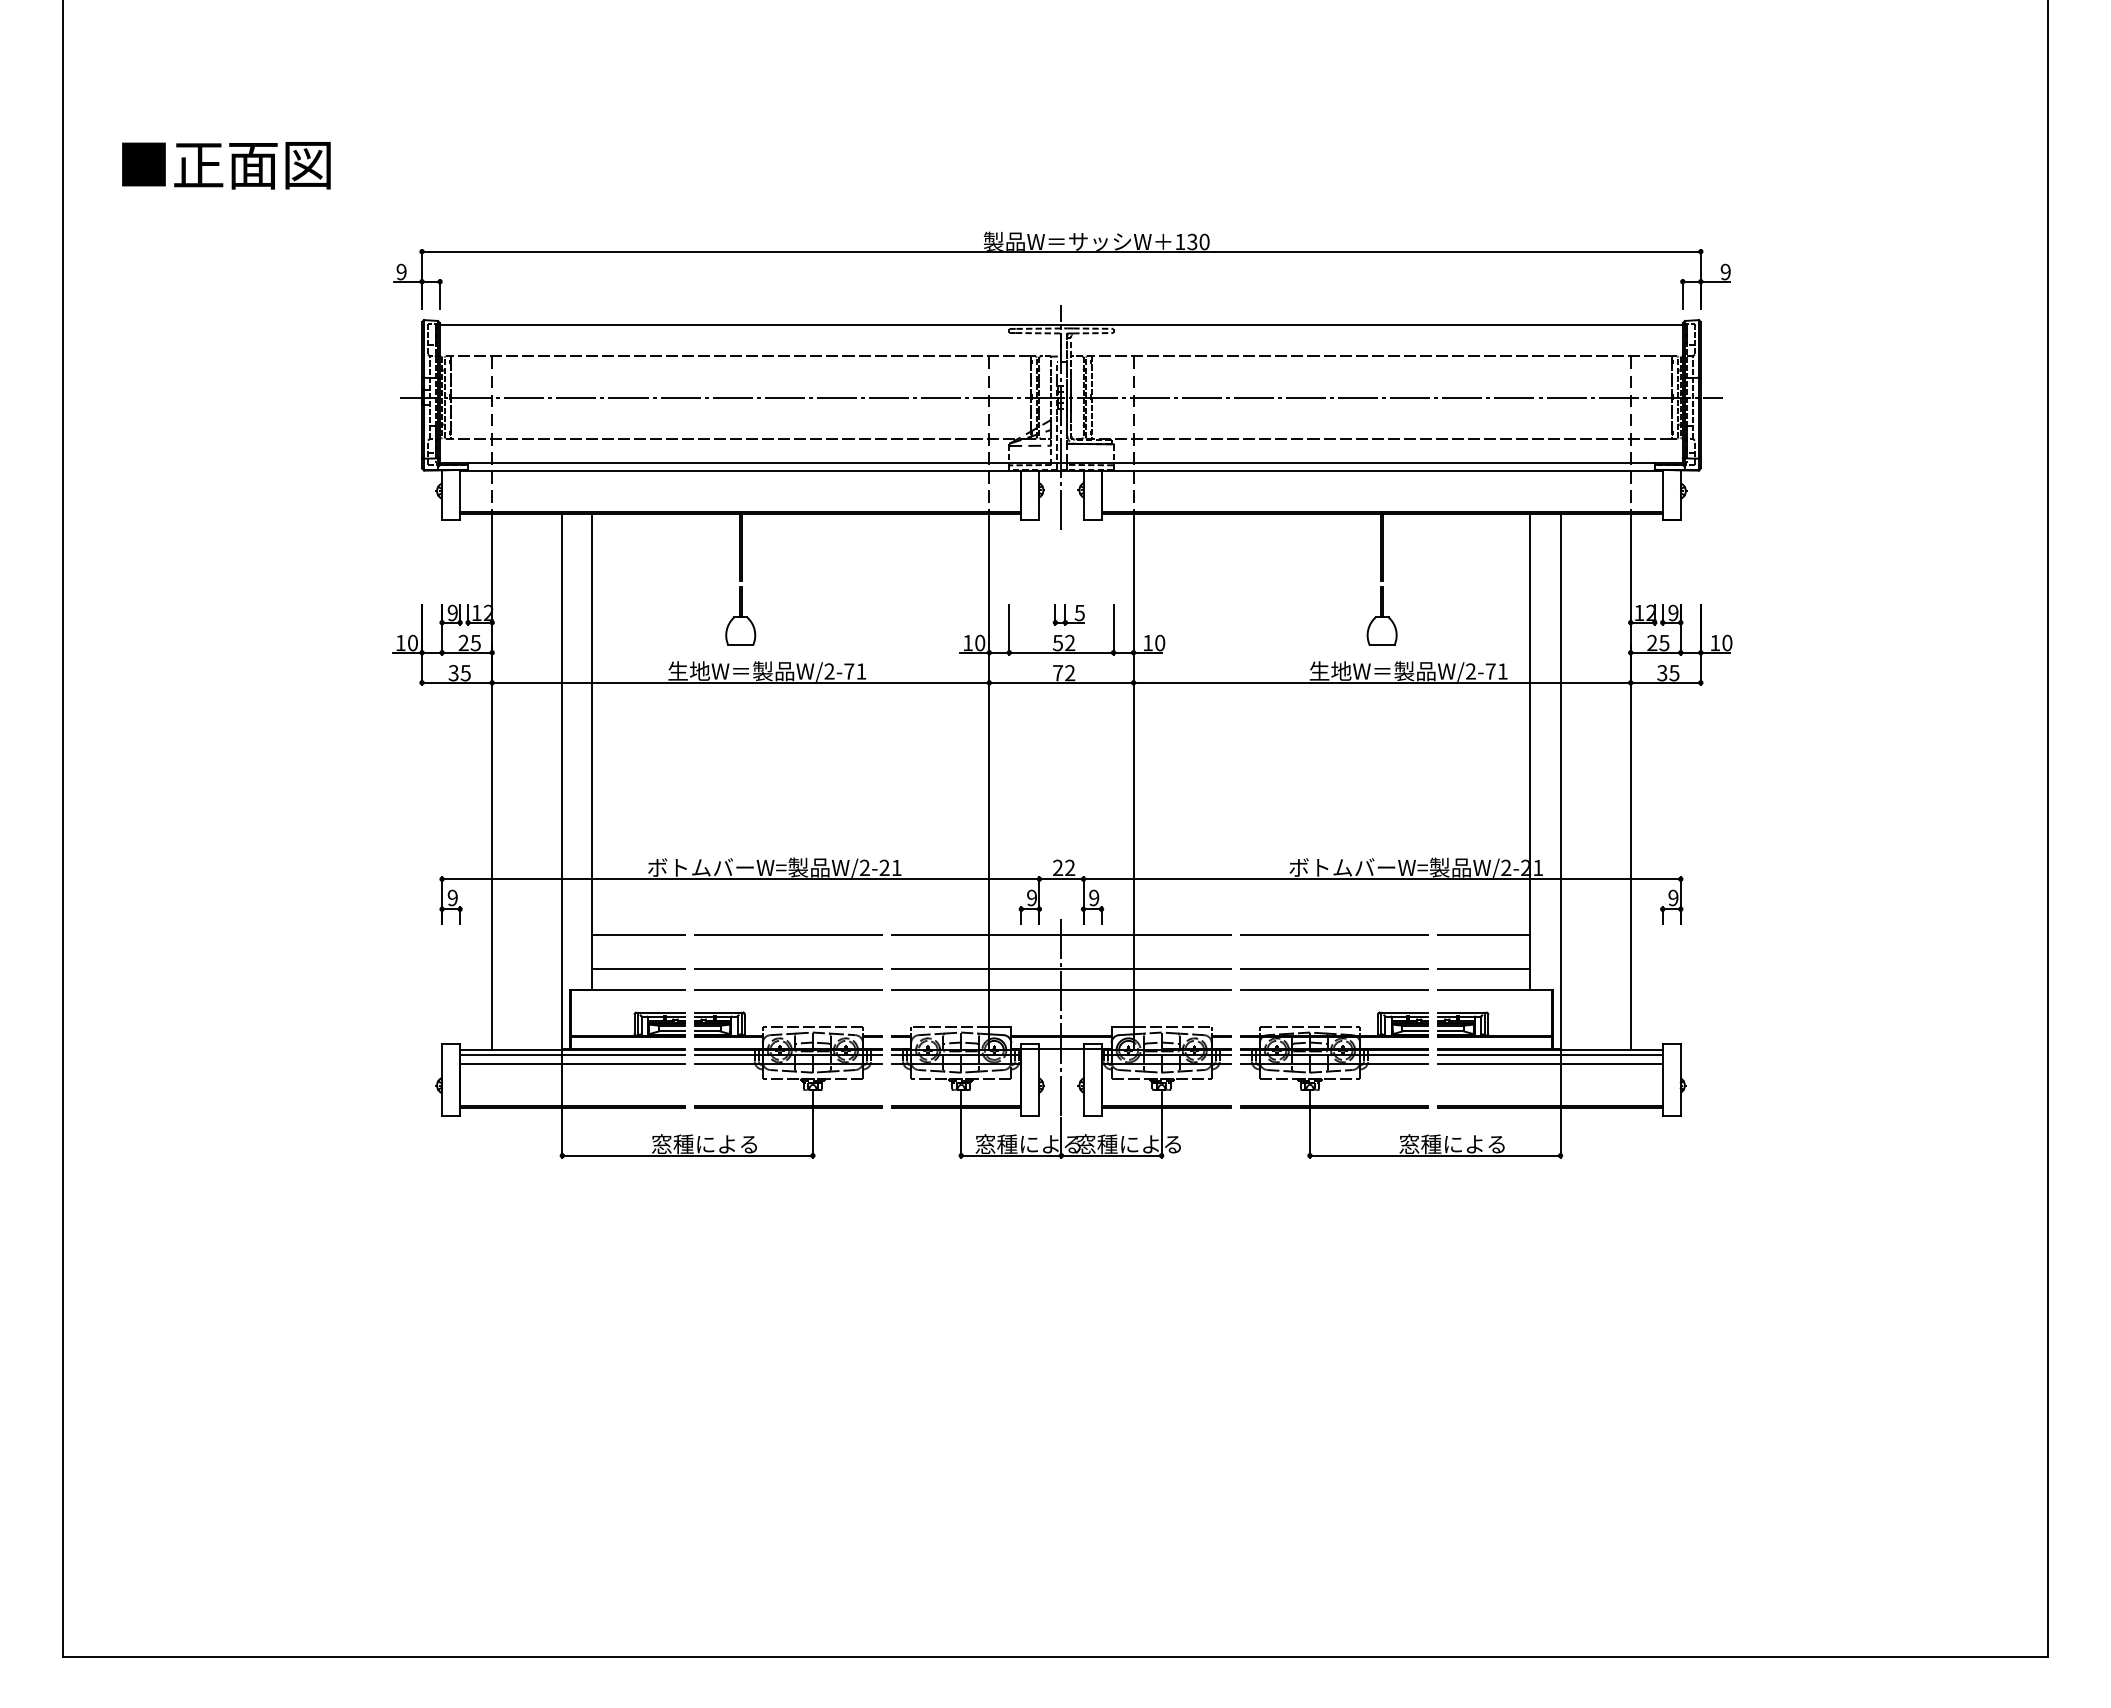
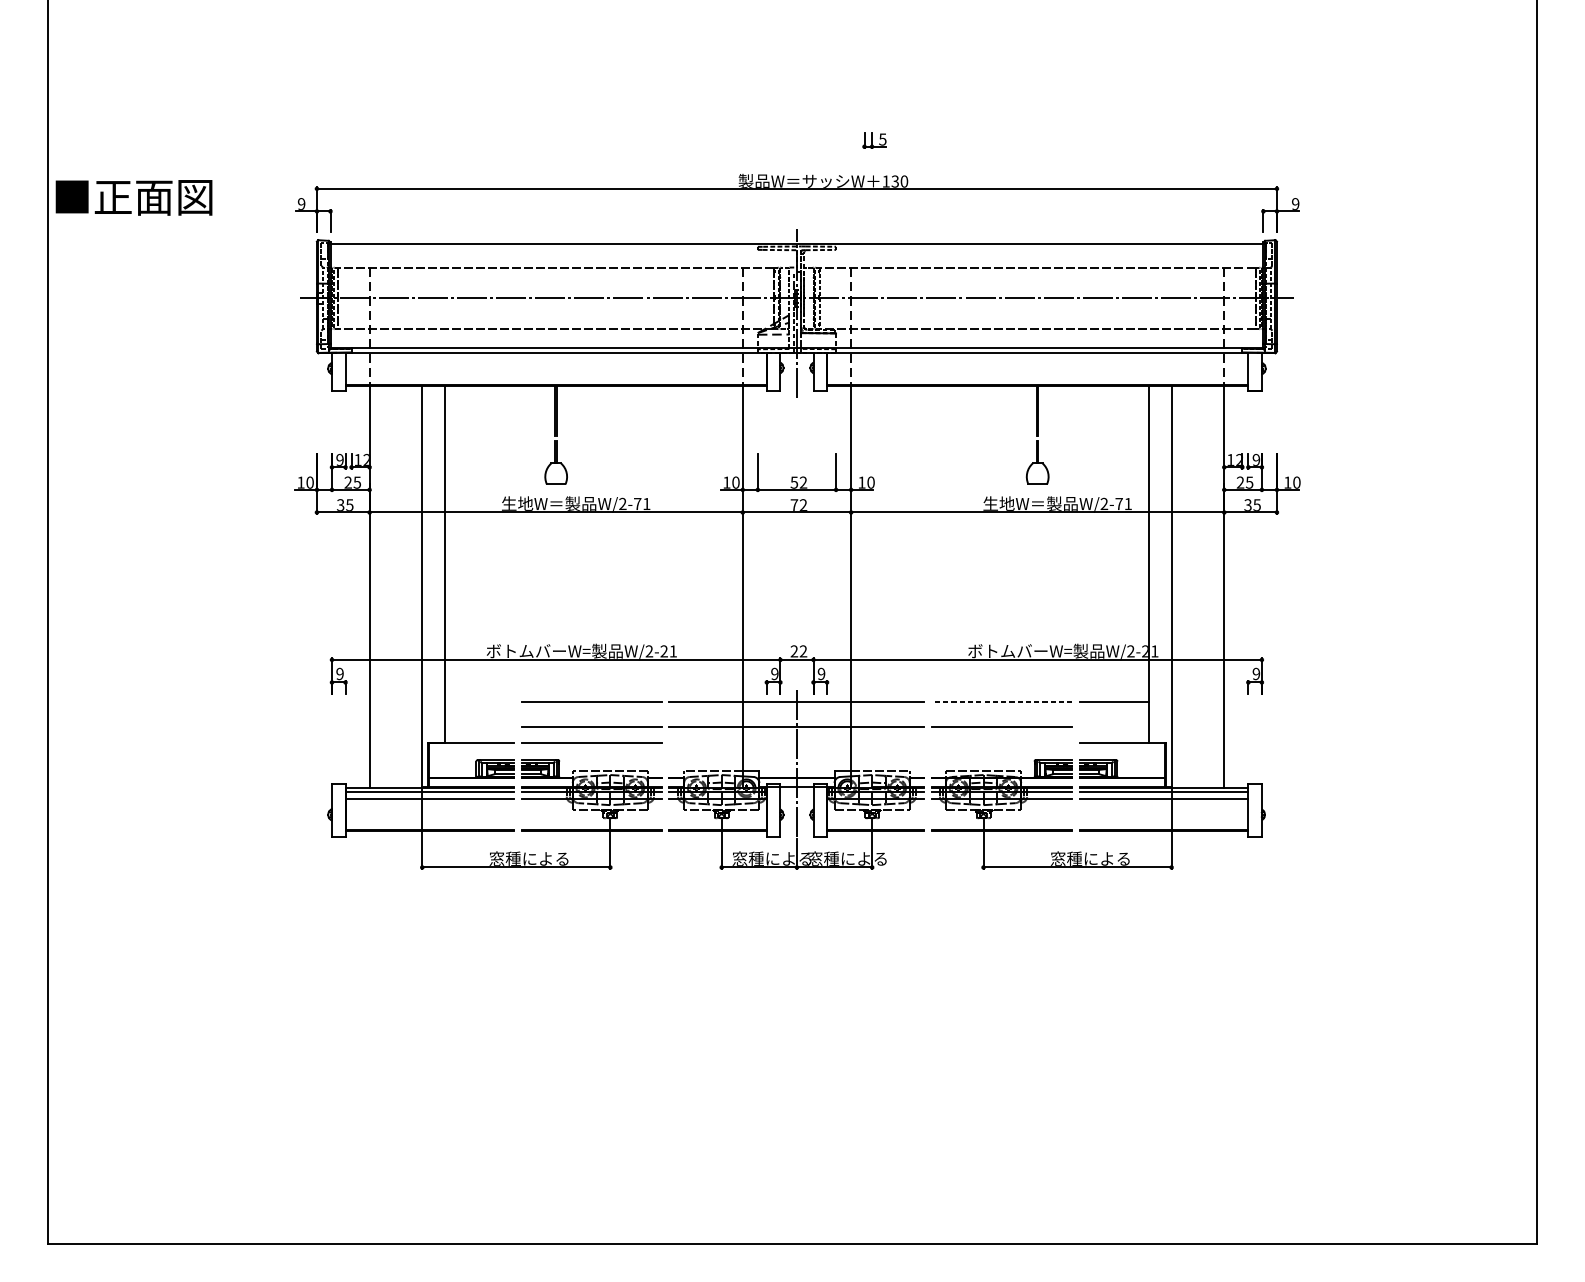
text: (226, 165) -> (134, 197), moved
part: (1068, 614) -> (874, 140), moved
line: (638, 934) -> (479, 701), removed
line: (1334, 934) -> (1001, 701), solid -> dashed
line: (638, 968) -> (479, 726), removed
line: (1484, 968) -> (1114, 726), removed
line: (1061, 989) -> (797, 742), removed
line: (1334, 989) -> (1001, 742), removed

